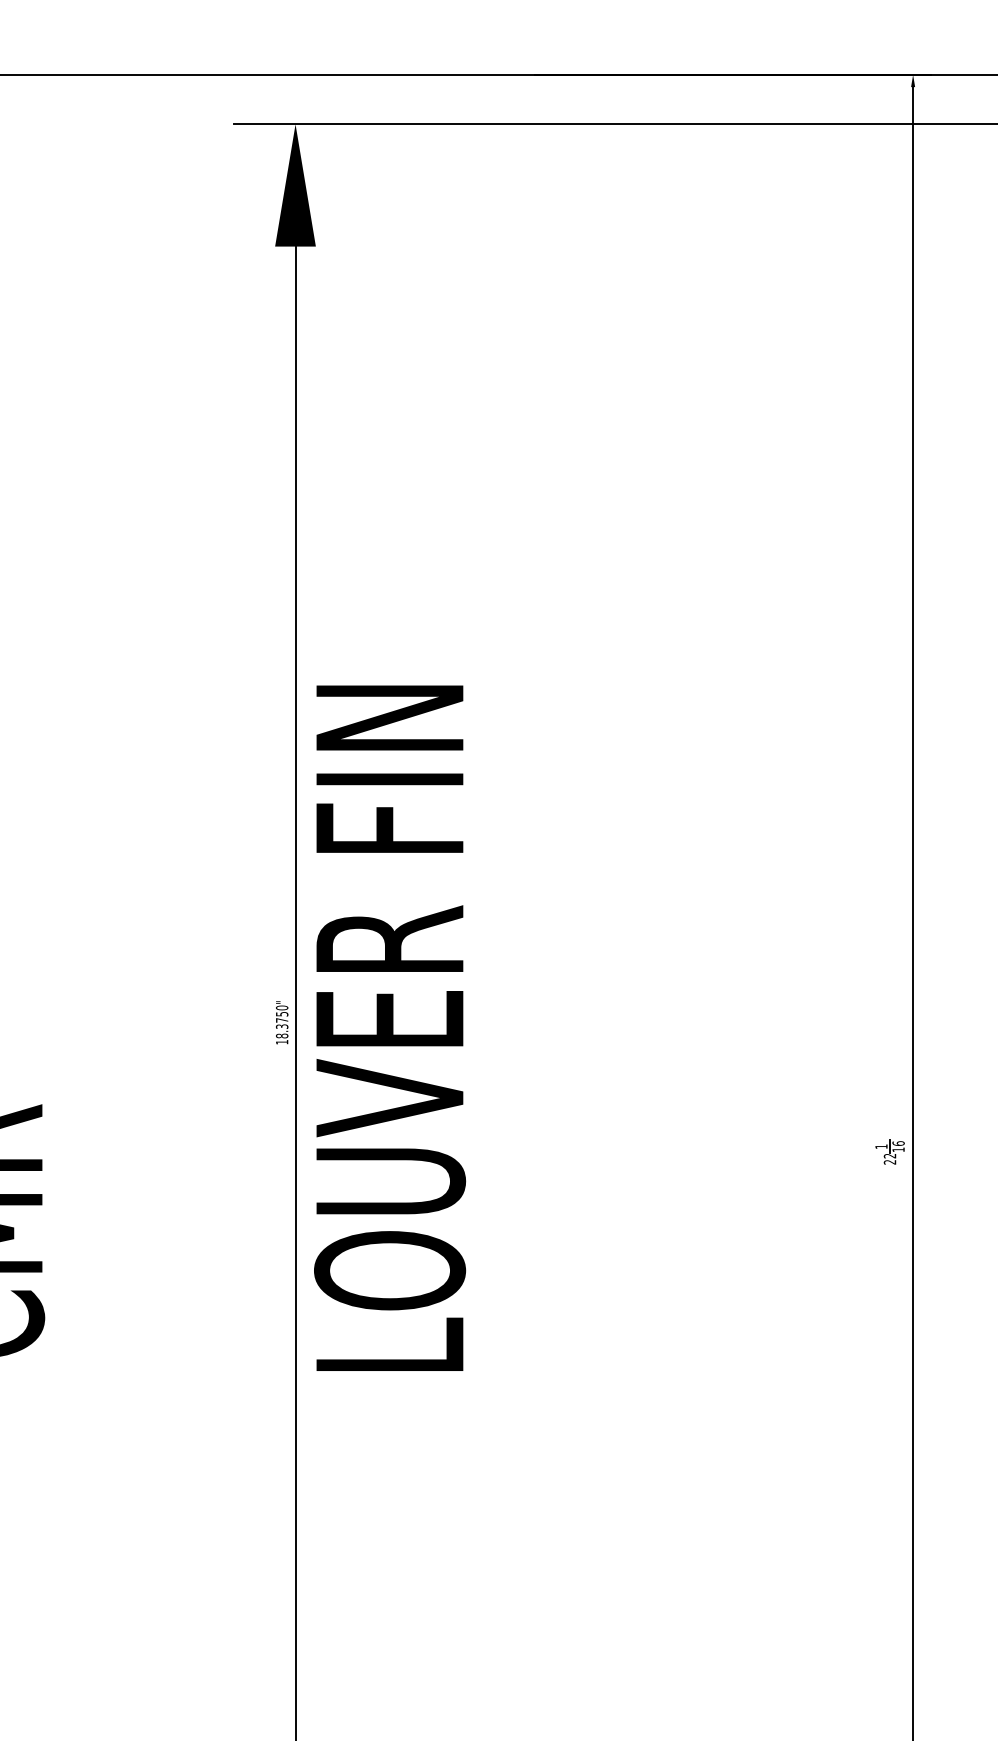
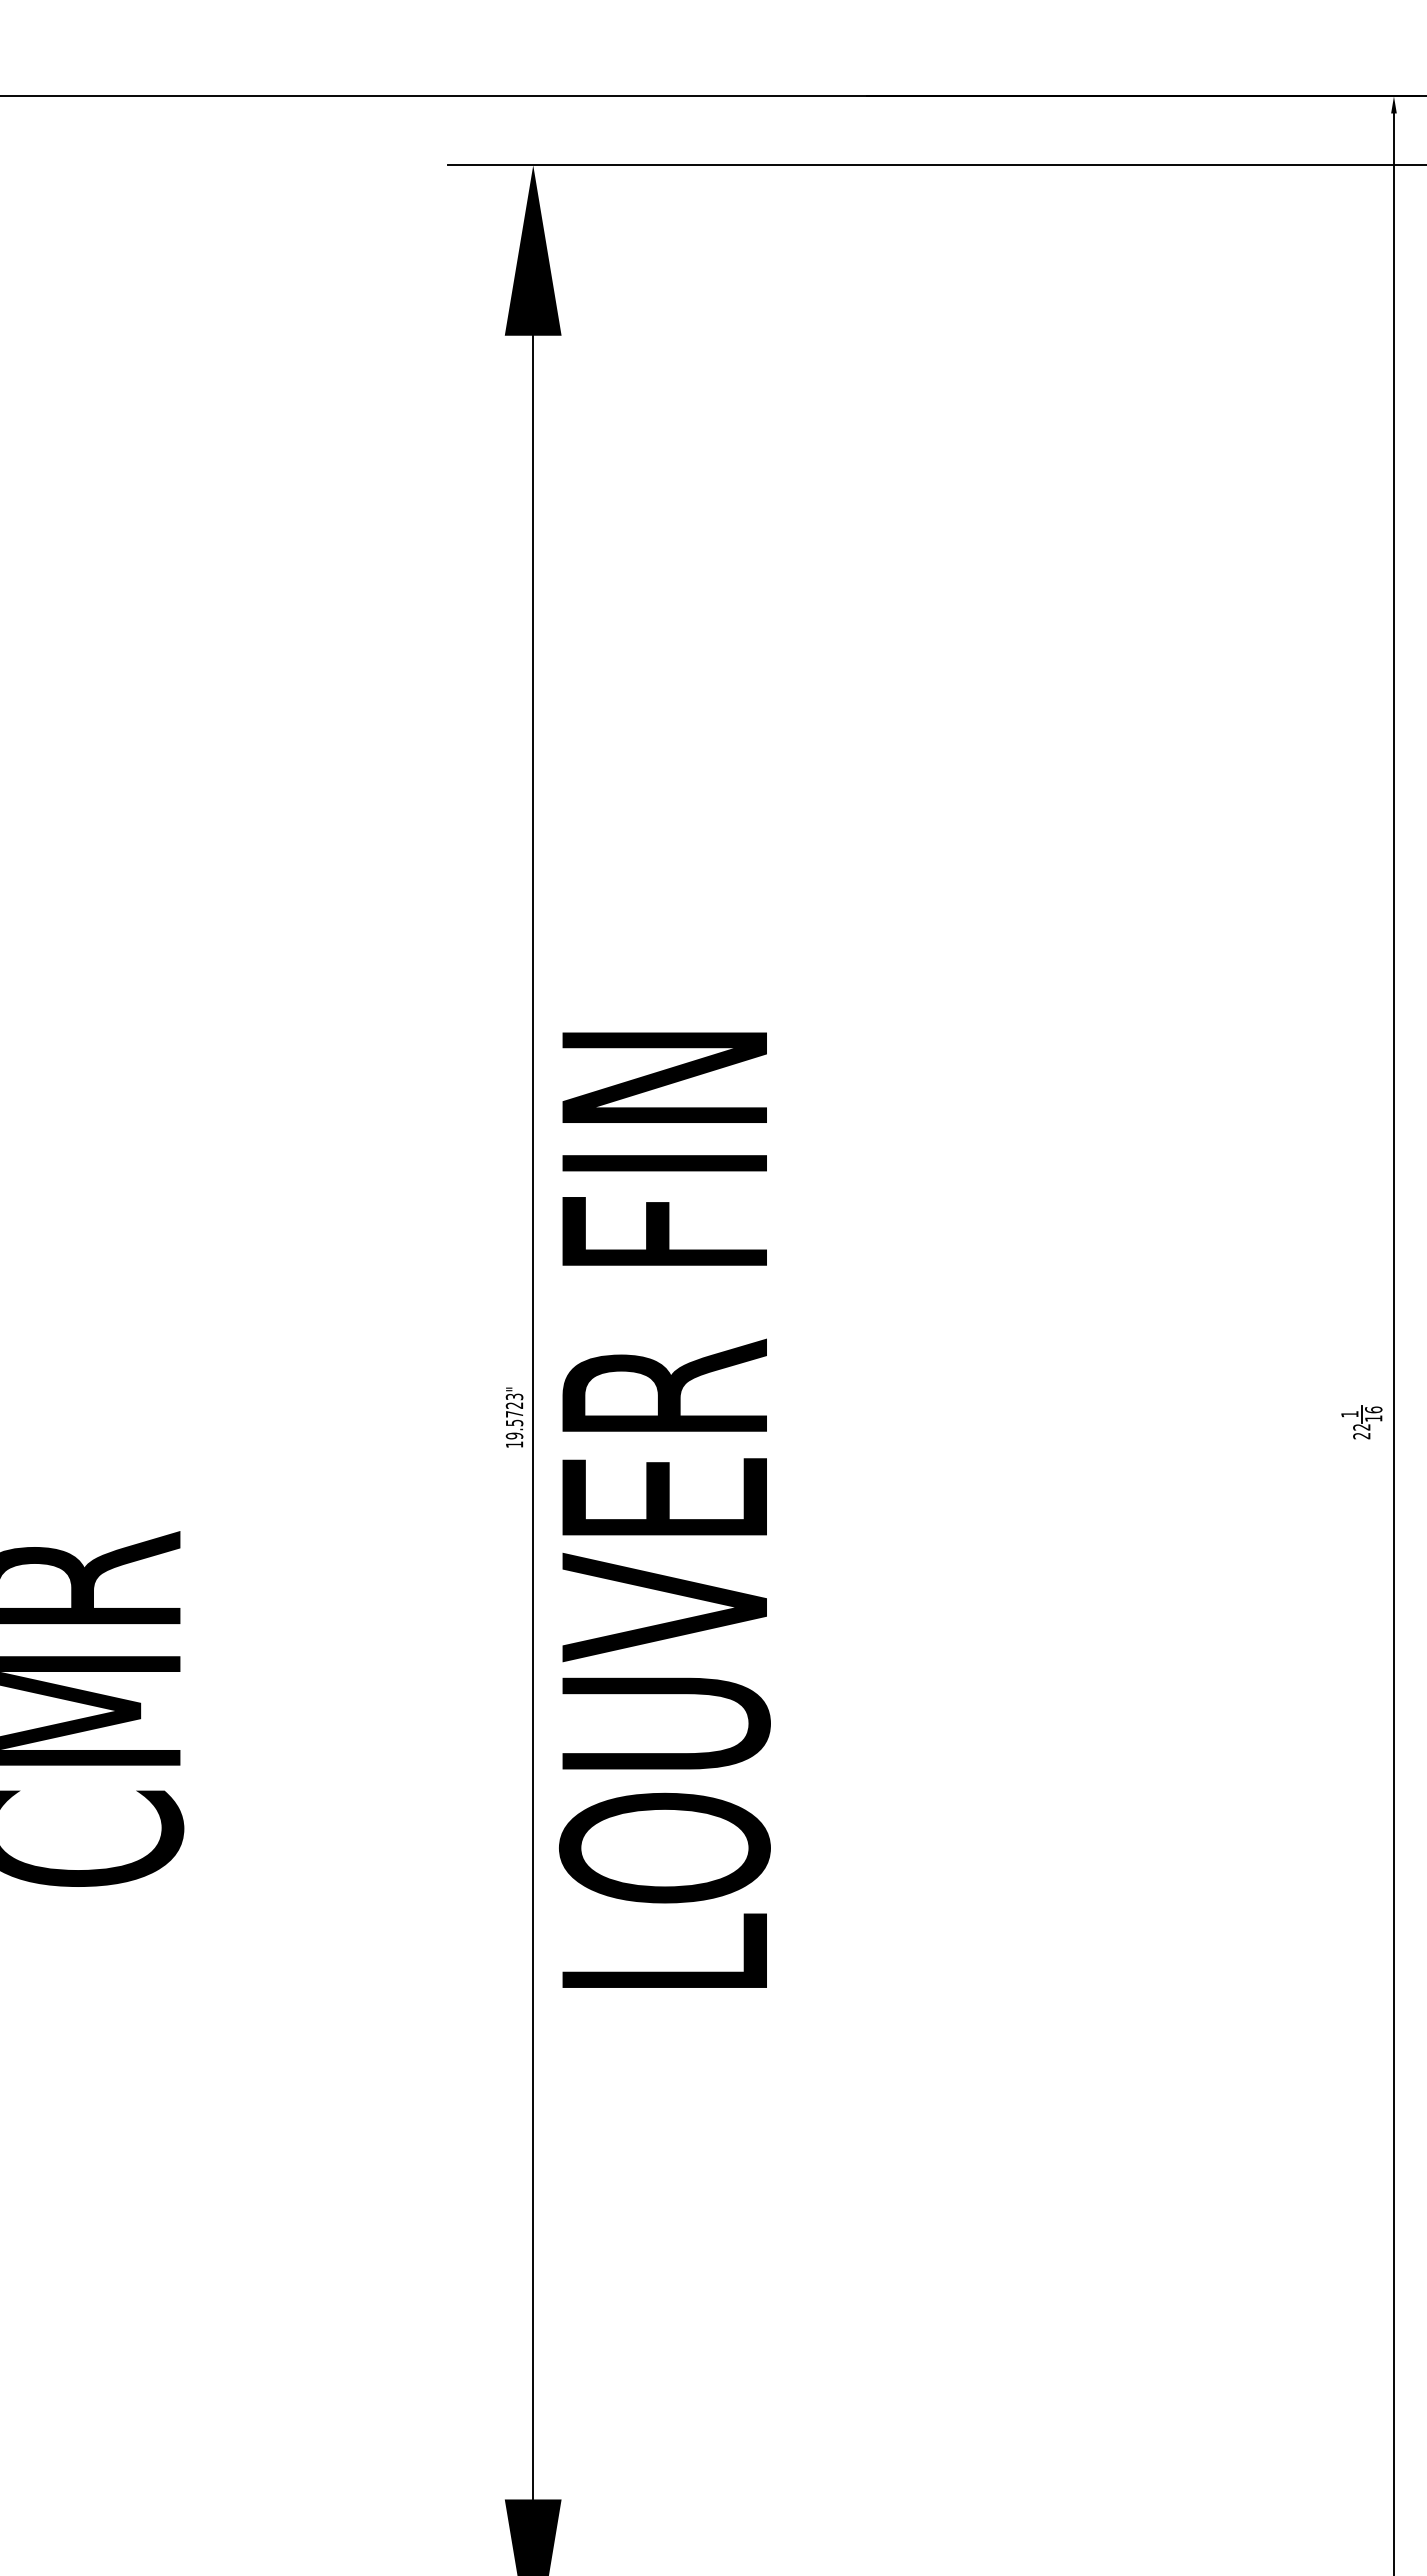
text: (282, 1022) -> (514, 1416), 18.3750" -> 19.5723"
text: (389, 1027) -> (664, 1509), moved
part: (889, 1152) -> (1361, 1422), moved

